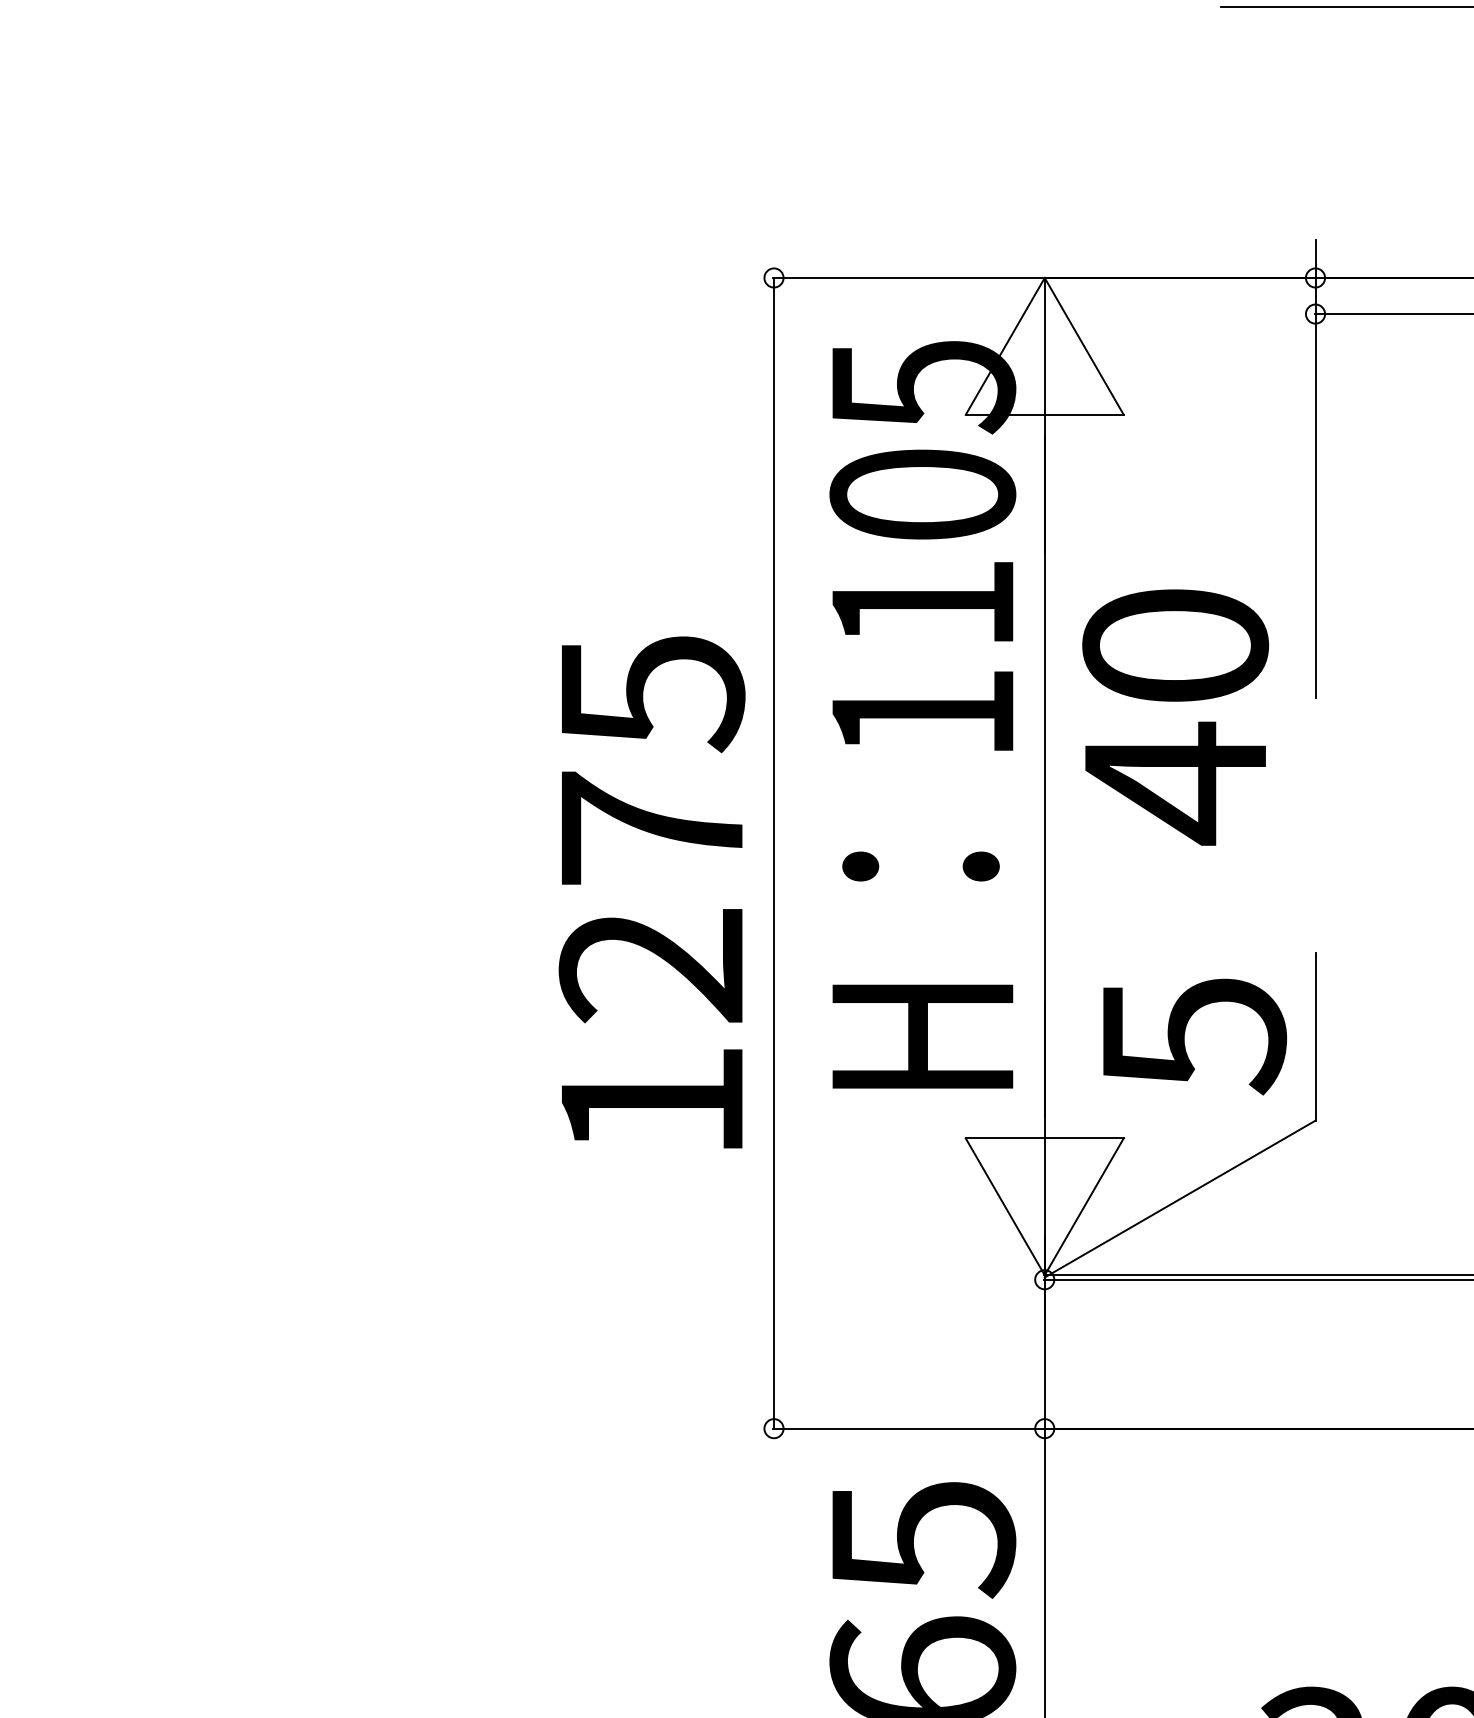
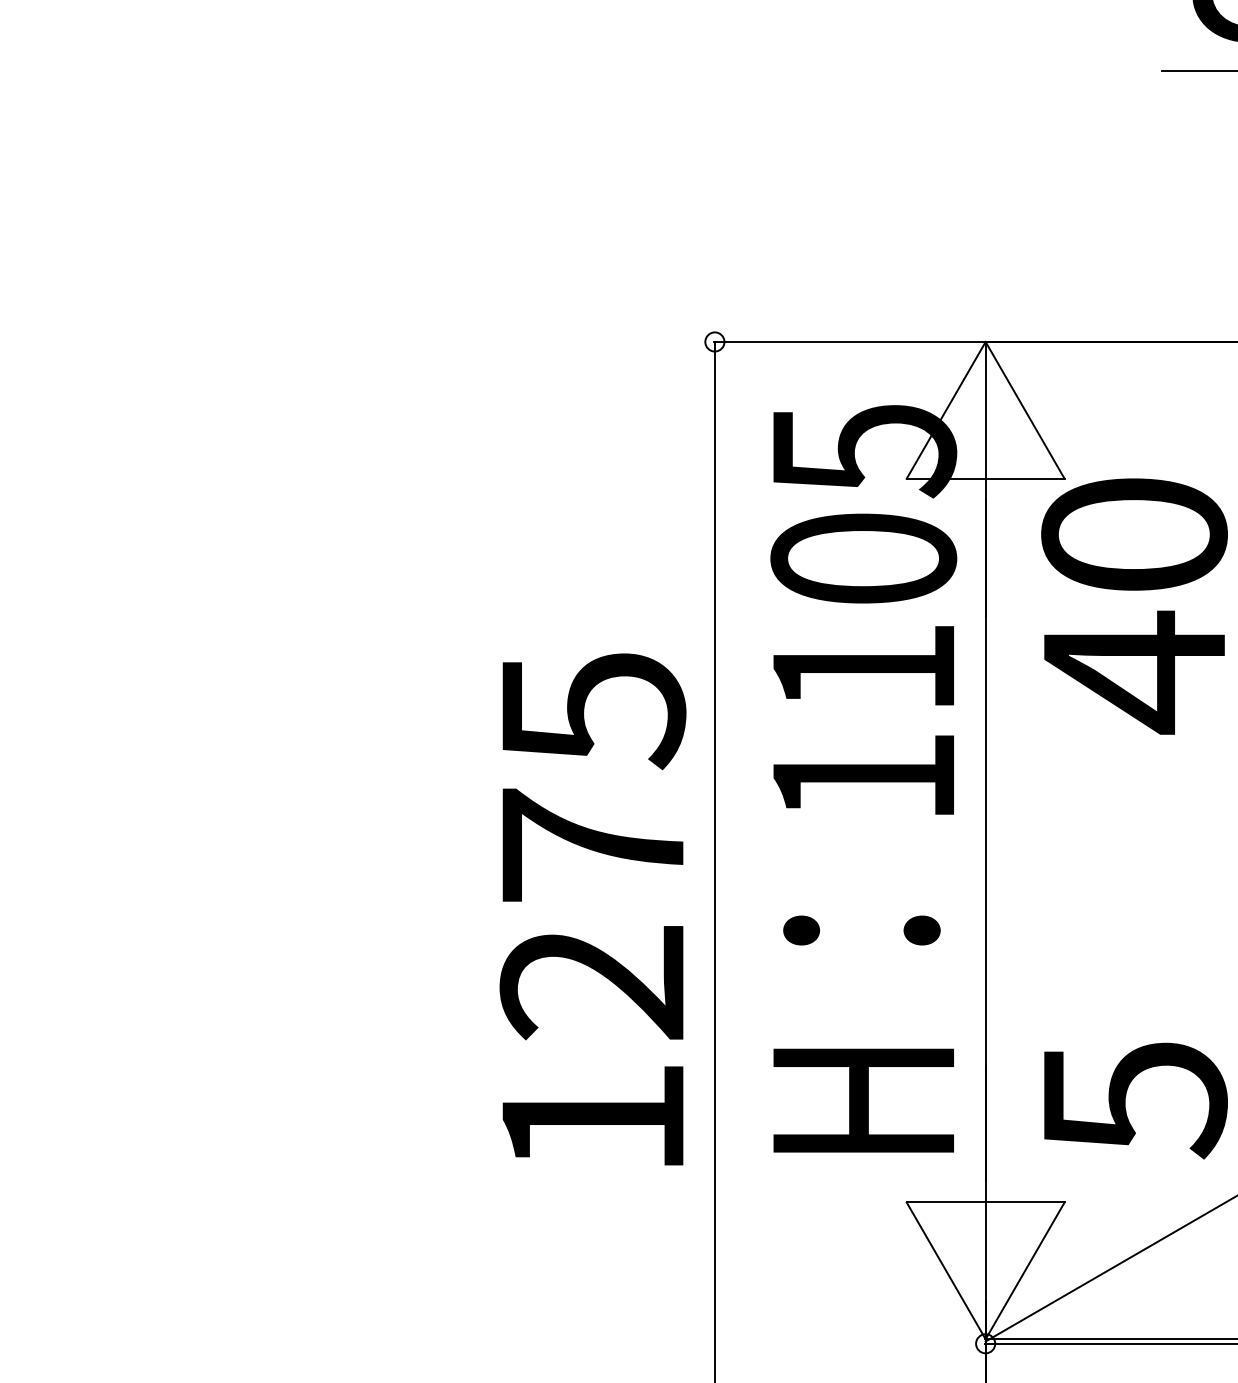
text: (1175, 717) -> (1134, 606), moved
text: (651, 892) -> (592, 909), moved

